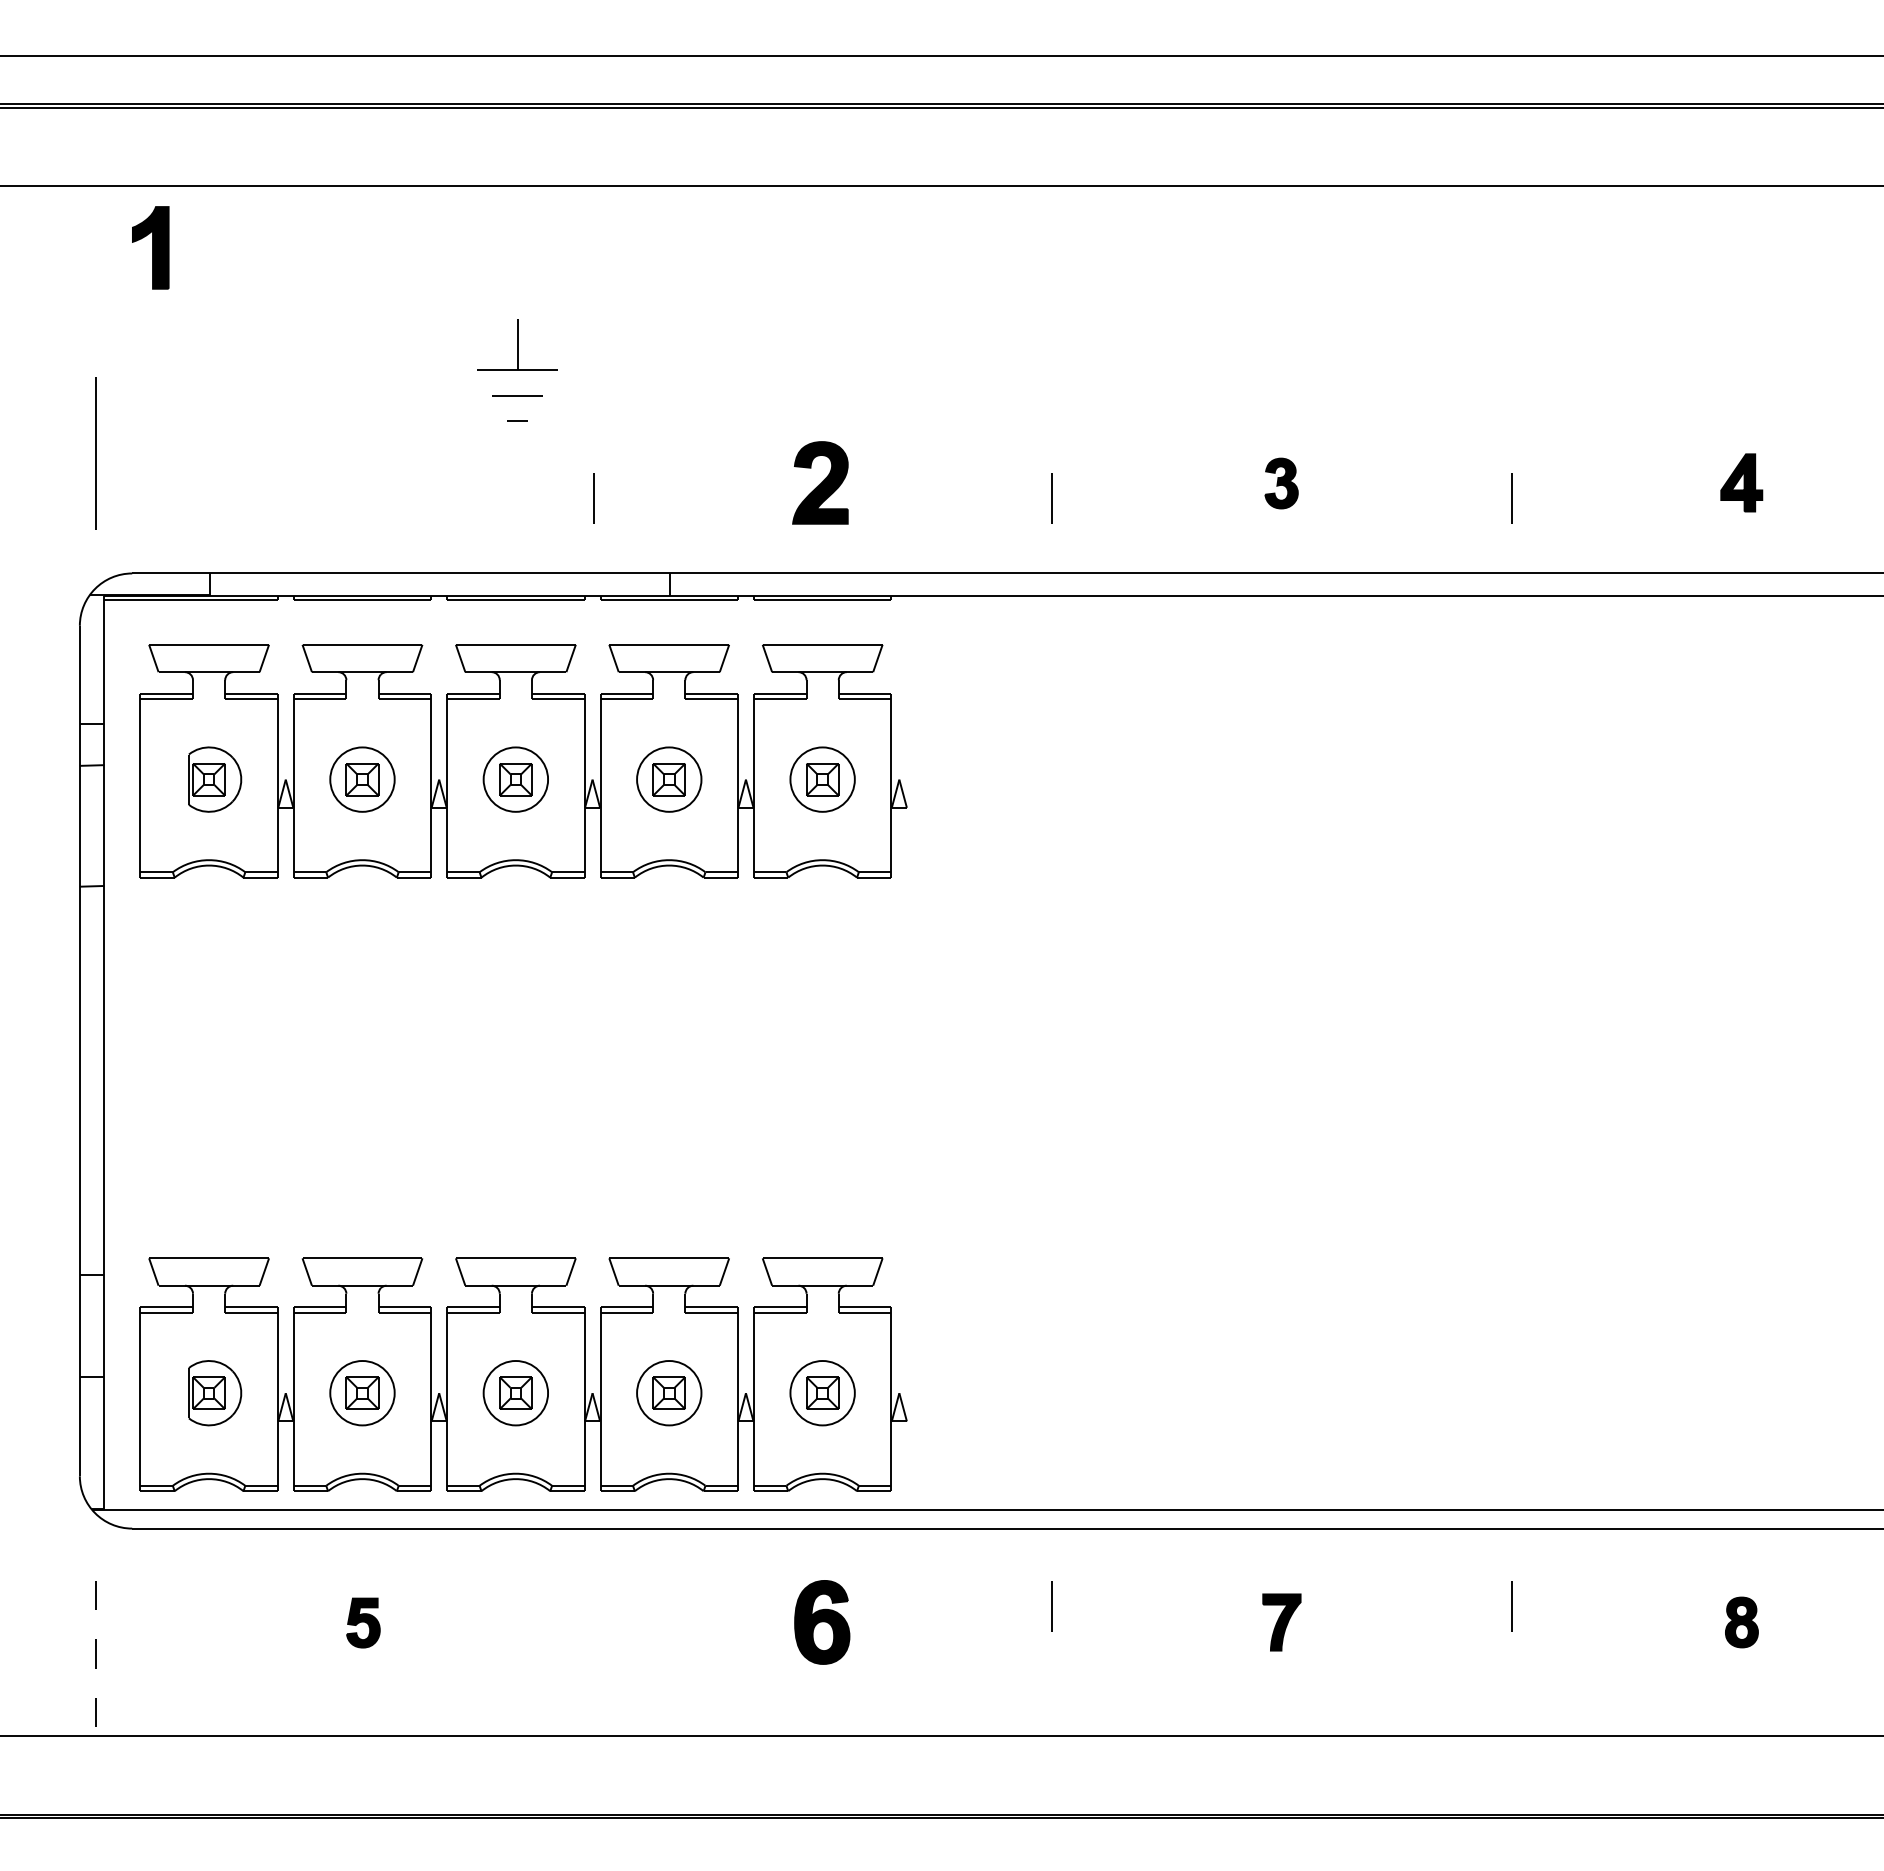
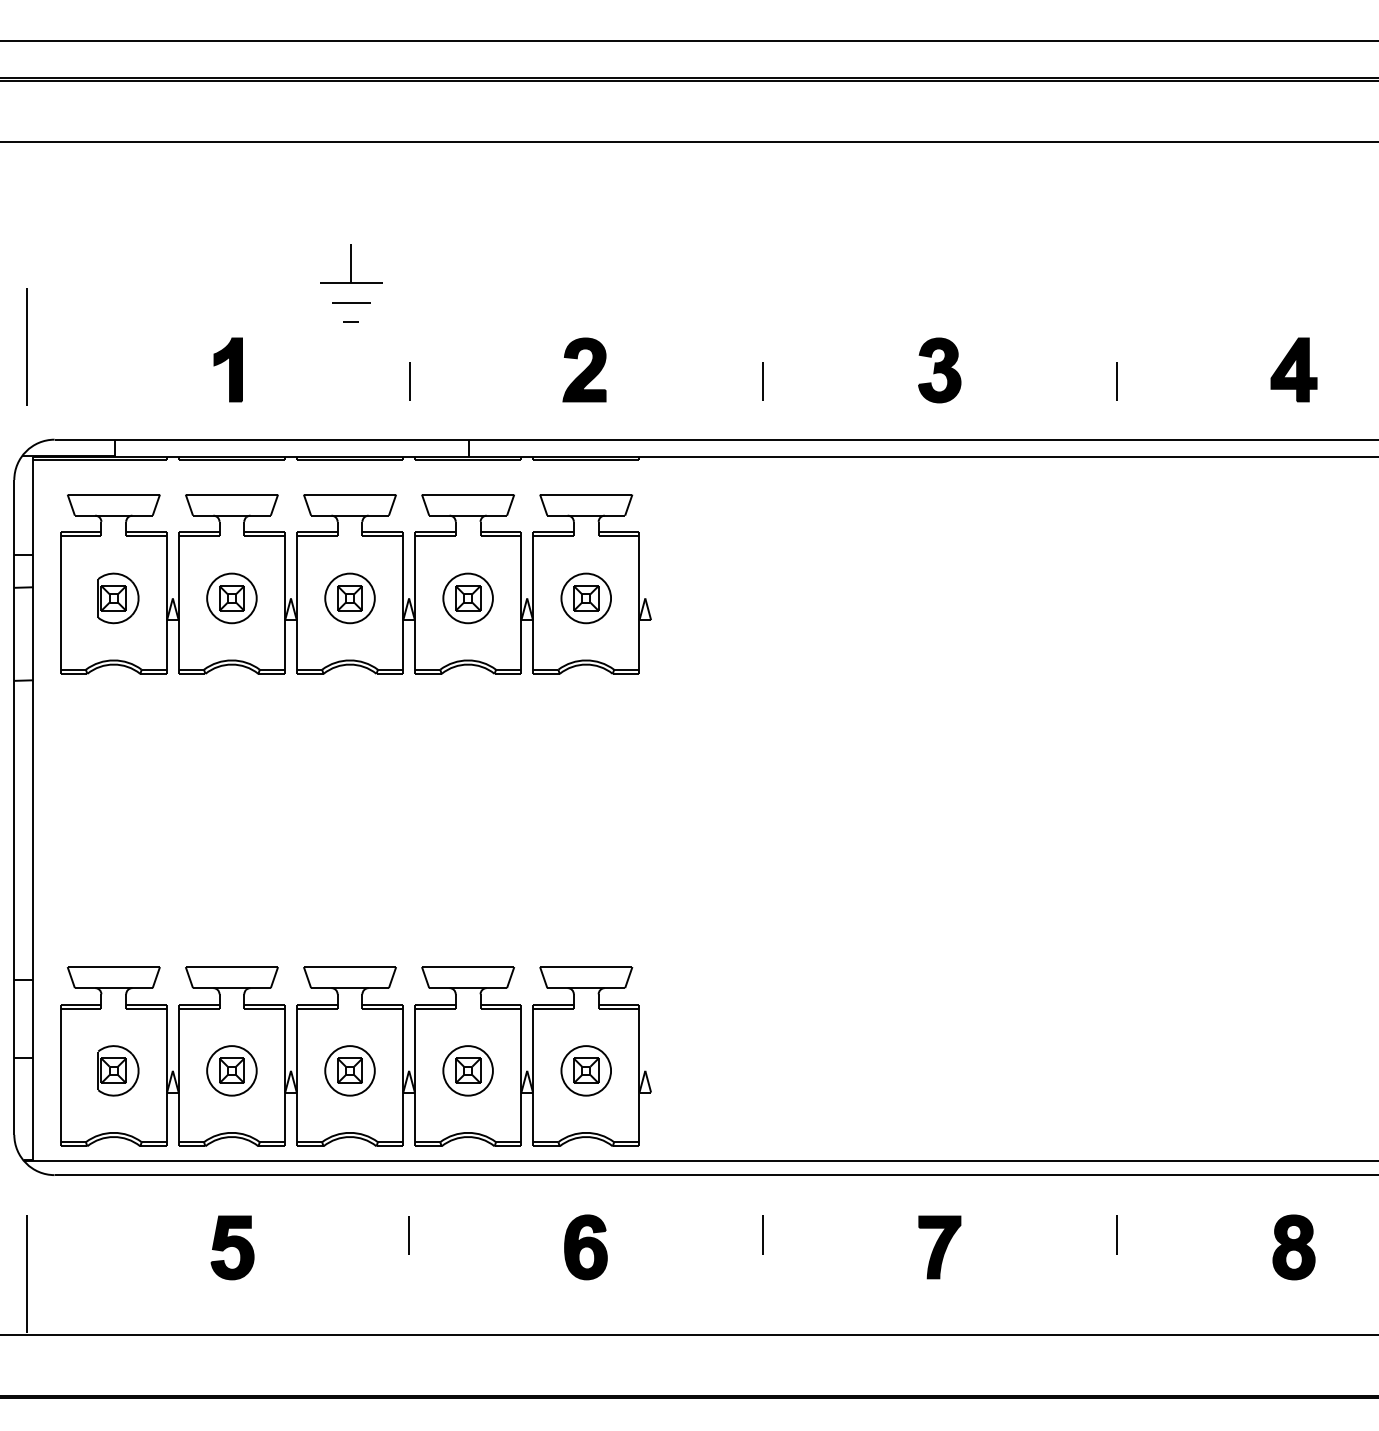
part: (150, 247) -> (228, 369), moved
part: (1741, 482) -> (1293, 369), size x1.43
part: (1281, 483) -> (939, 370), size x1.67
line: (592, 1606) -> (409, 1235), added
part: (363, 1622) -> (232, 1247), size x1.67
part: (1281, 1622) -> (939, 1247), size x1.43
part: (1741, 1622) -> (1293, 1247), size x1.67
line: (95, 1657) -> (26, 1274), dashed -> solid

